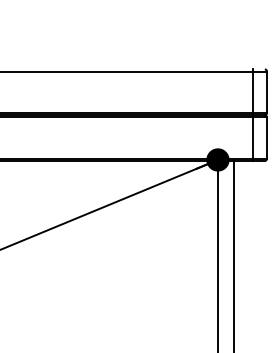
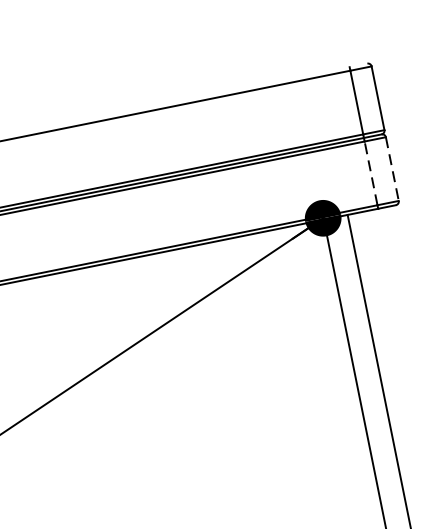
line: (253, 138) -> (371, 174), solid -> dashed
line: (267, 138) -> (393, 169), solid -> dashed

